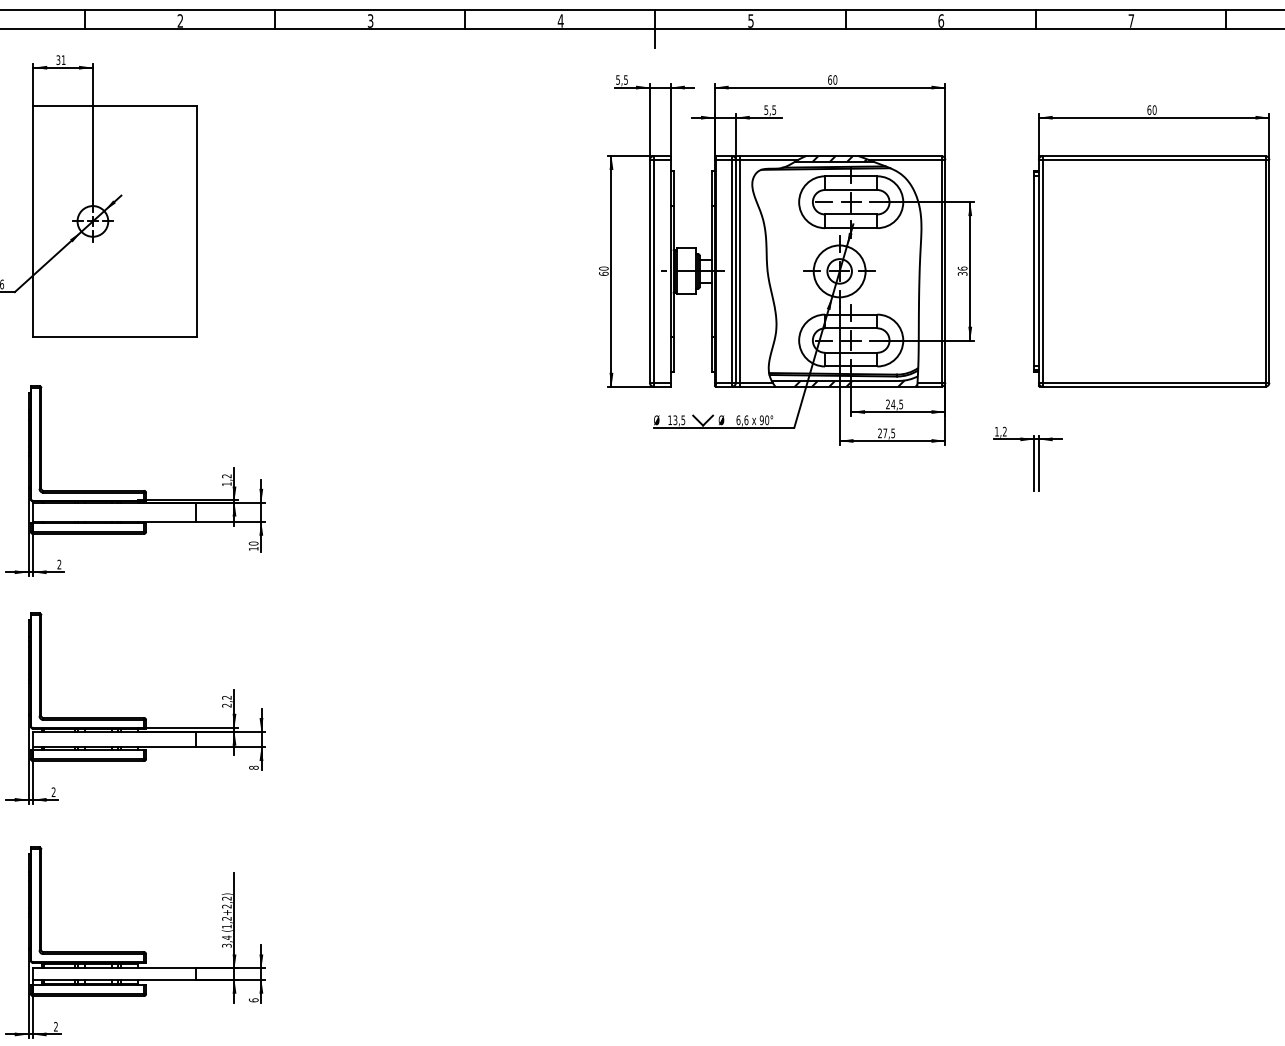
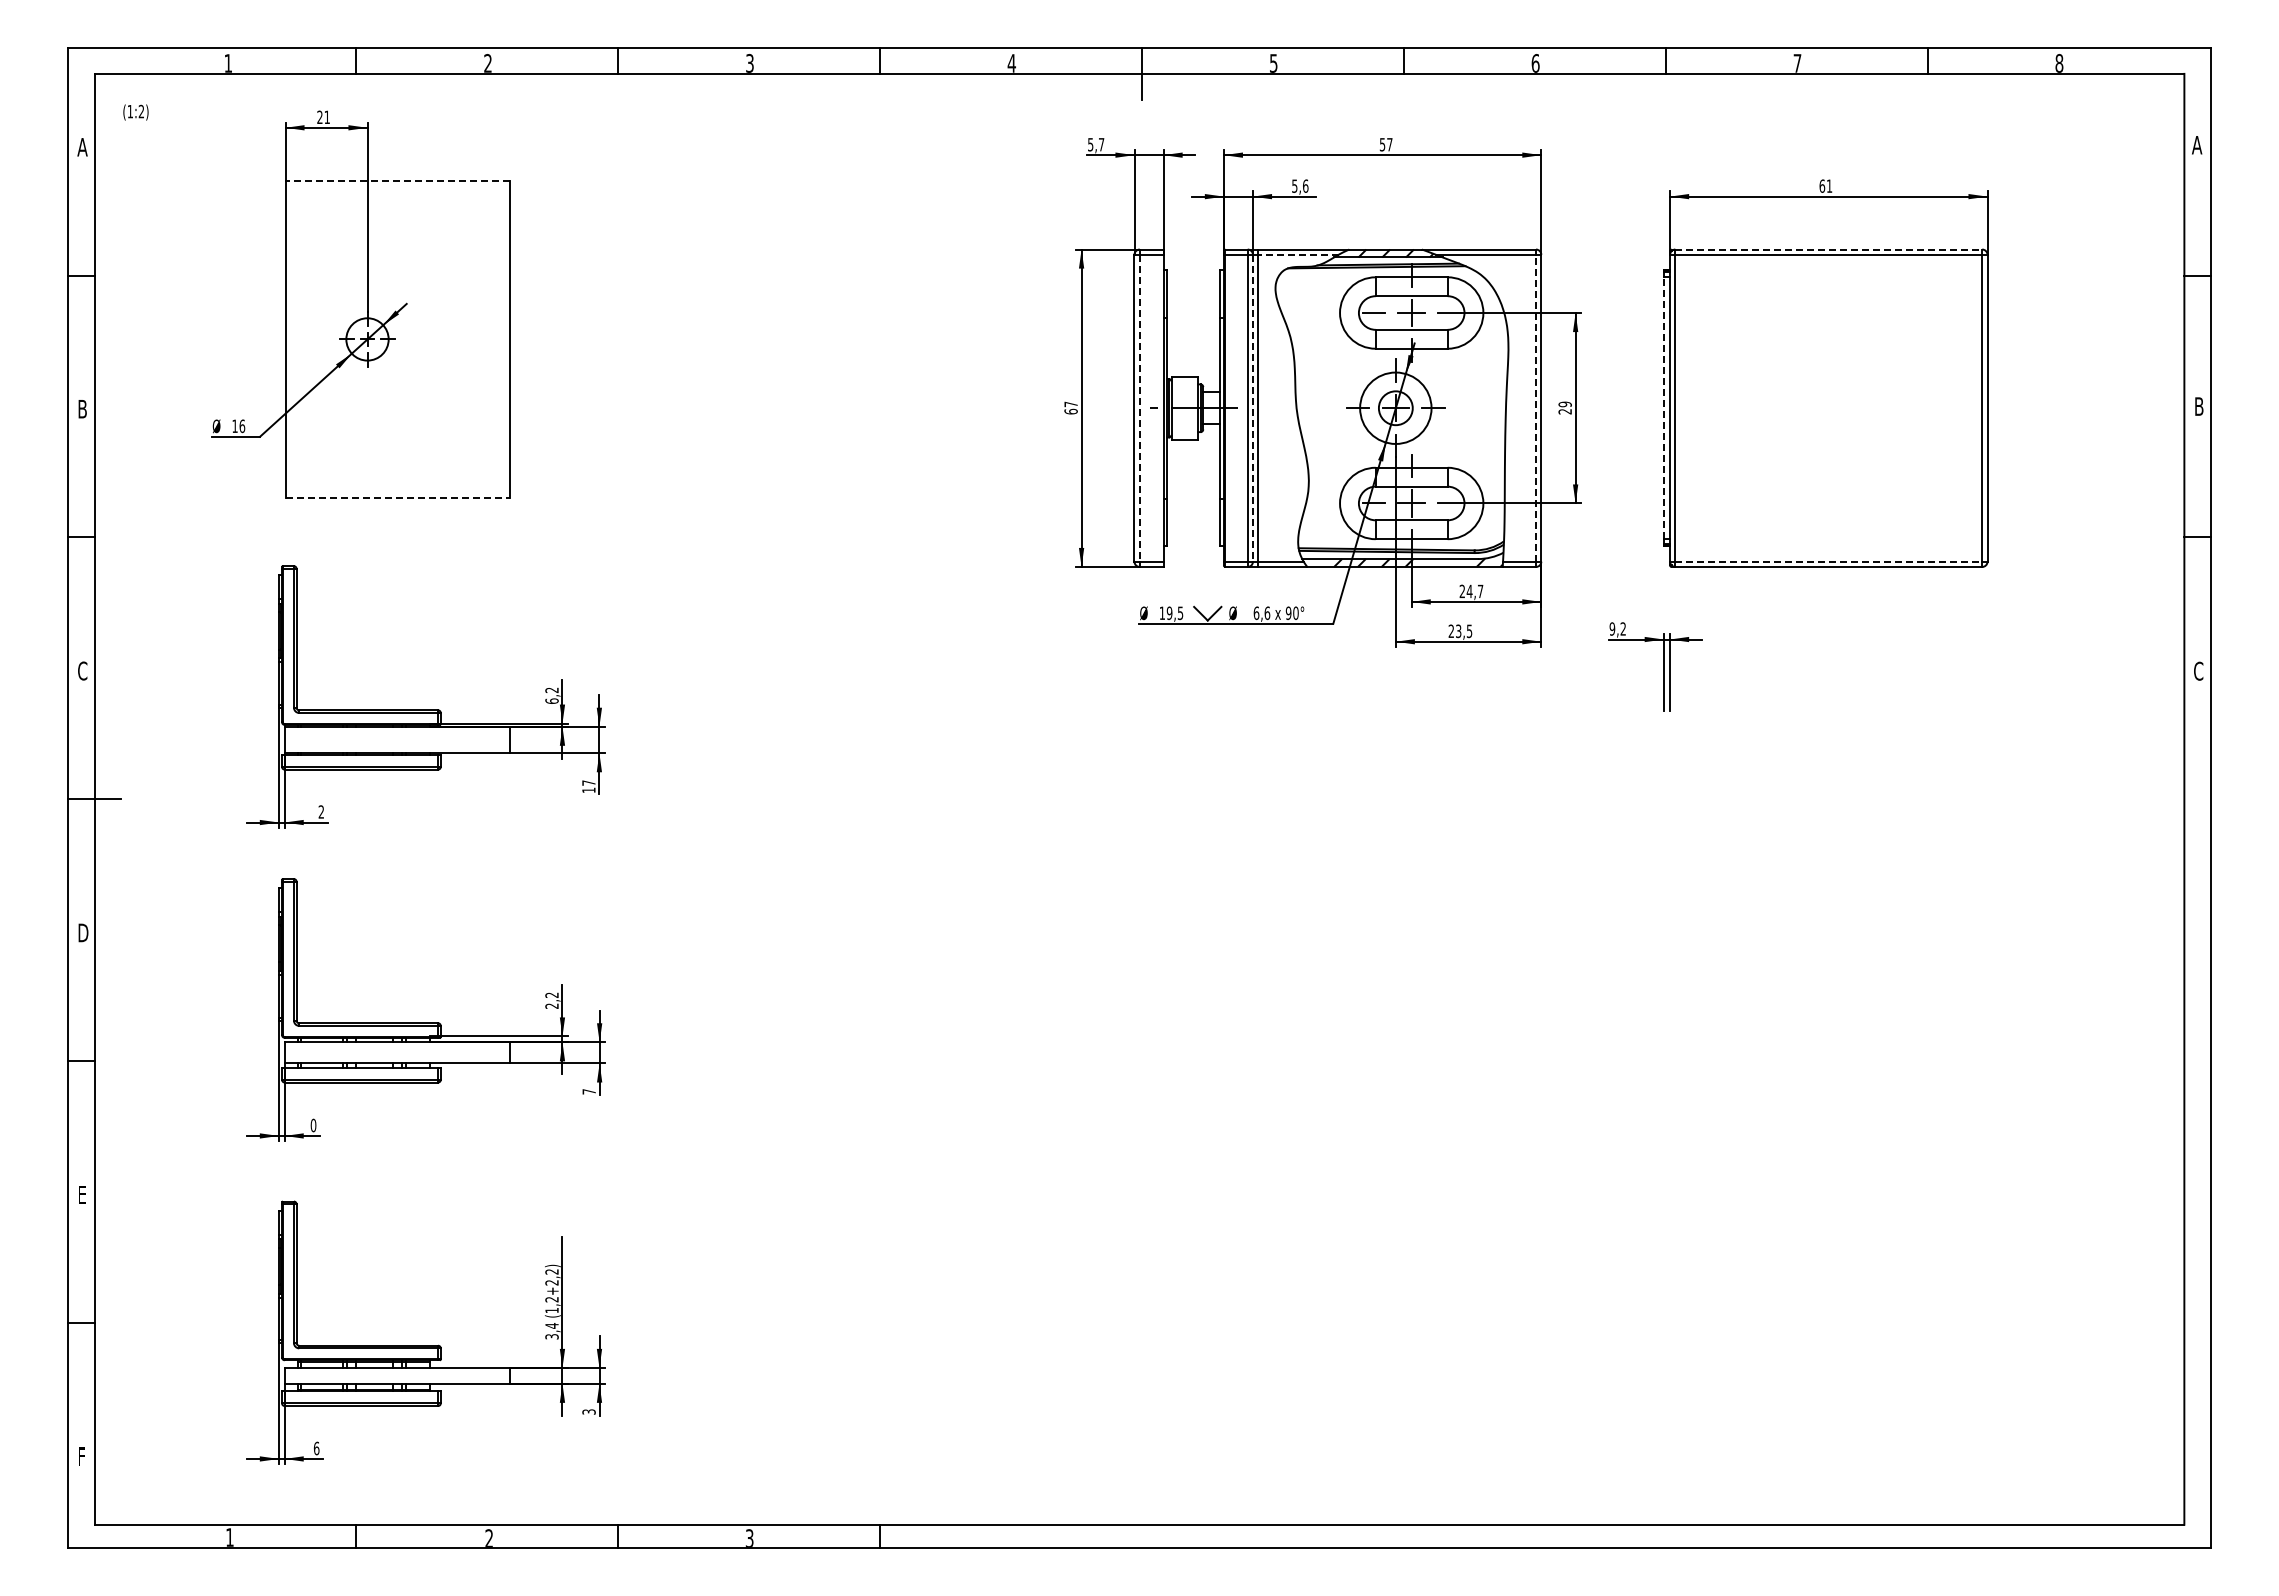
text: (58, 60) -> (319, 117), 31 -> 21
text: (625, 79) -> (1101, 144), 5,5 -> 5,7
text: (832, 79) -> (1385, 144), 60 -> 57
line: (114, 106) -> (397, 180), solid -> dashed
text: (774, 109) -> (1305, 185), 5,5 -> 5,6
text: (1154, 109) -> (1829, 185), 60 -> 61
line: (1154, 156) -> (1829, 249), solid -> dashed
line: (768, 159) -> (1297, 254), solid -> dashed
text: (603, 268) -> (1070, 404), 60 -> 67
line: (941, 270) -> (1536, 407), solid -> dashed
text: (962, 270) -> (1564, 407), 36 -> 29
line: (653, 271) -> (1139, 408), solid -> dashed
line: (735, 271) -> (1252, 408), solid -> dashed
line: (1034, 271) -> (1663, 408), solid -> dashed
line: (115, 336) -> (398, 498), solid -> dashed
line: (1154, 382) -> (1829, 561), solid -> dashed
text: (901, 404) -> (1480, 591), 24,5 -> 24,7
text: (675, 419) -> (1169, 612), 13,5 -> 19,5
text: (997, 431) -> (1612, 628), 1,2 -> 9,2
text: (885, 433) -> (1458, 631), 27,5 -> 23,5
text: (226, 483) -> (551, 700), 1,2 -> 6,2
text: (253, 543) -> (588, 782), 10 -> 17
text: (253, 767) -> (588, 1091), 8 -> 7
text: (53, 792) -> (313, 1125), 2 -> 0
text: (253, 999) -> (588, 1411), 6 -> 3
text: (55, 1026) -> (316, 1448), 2 -> 6

